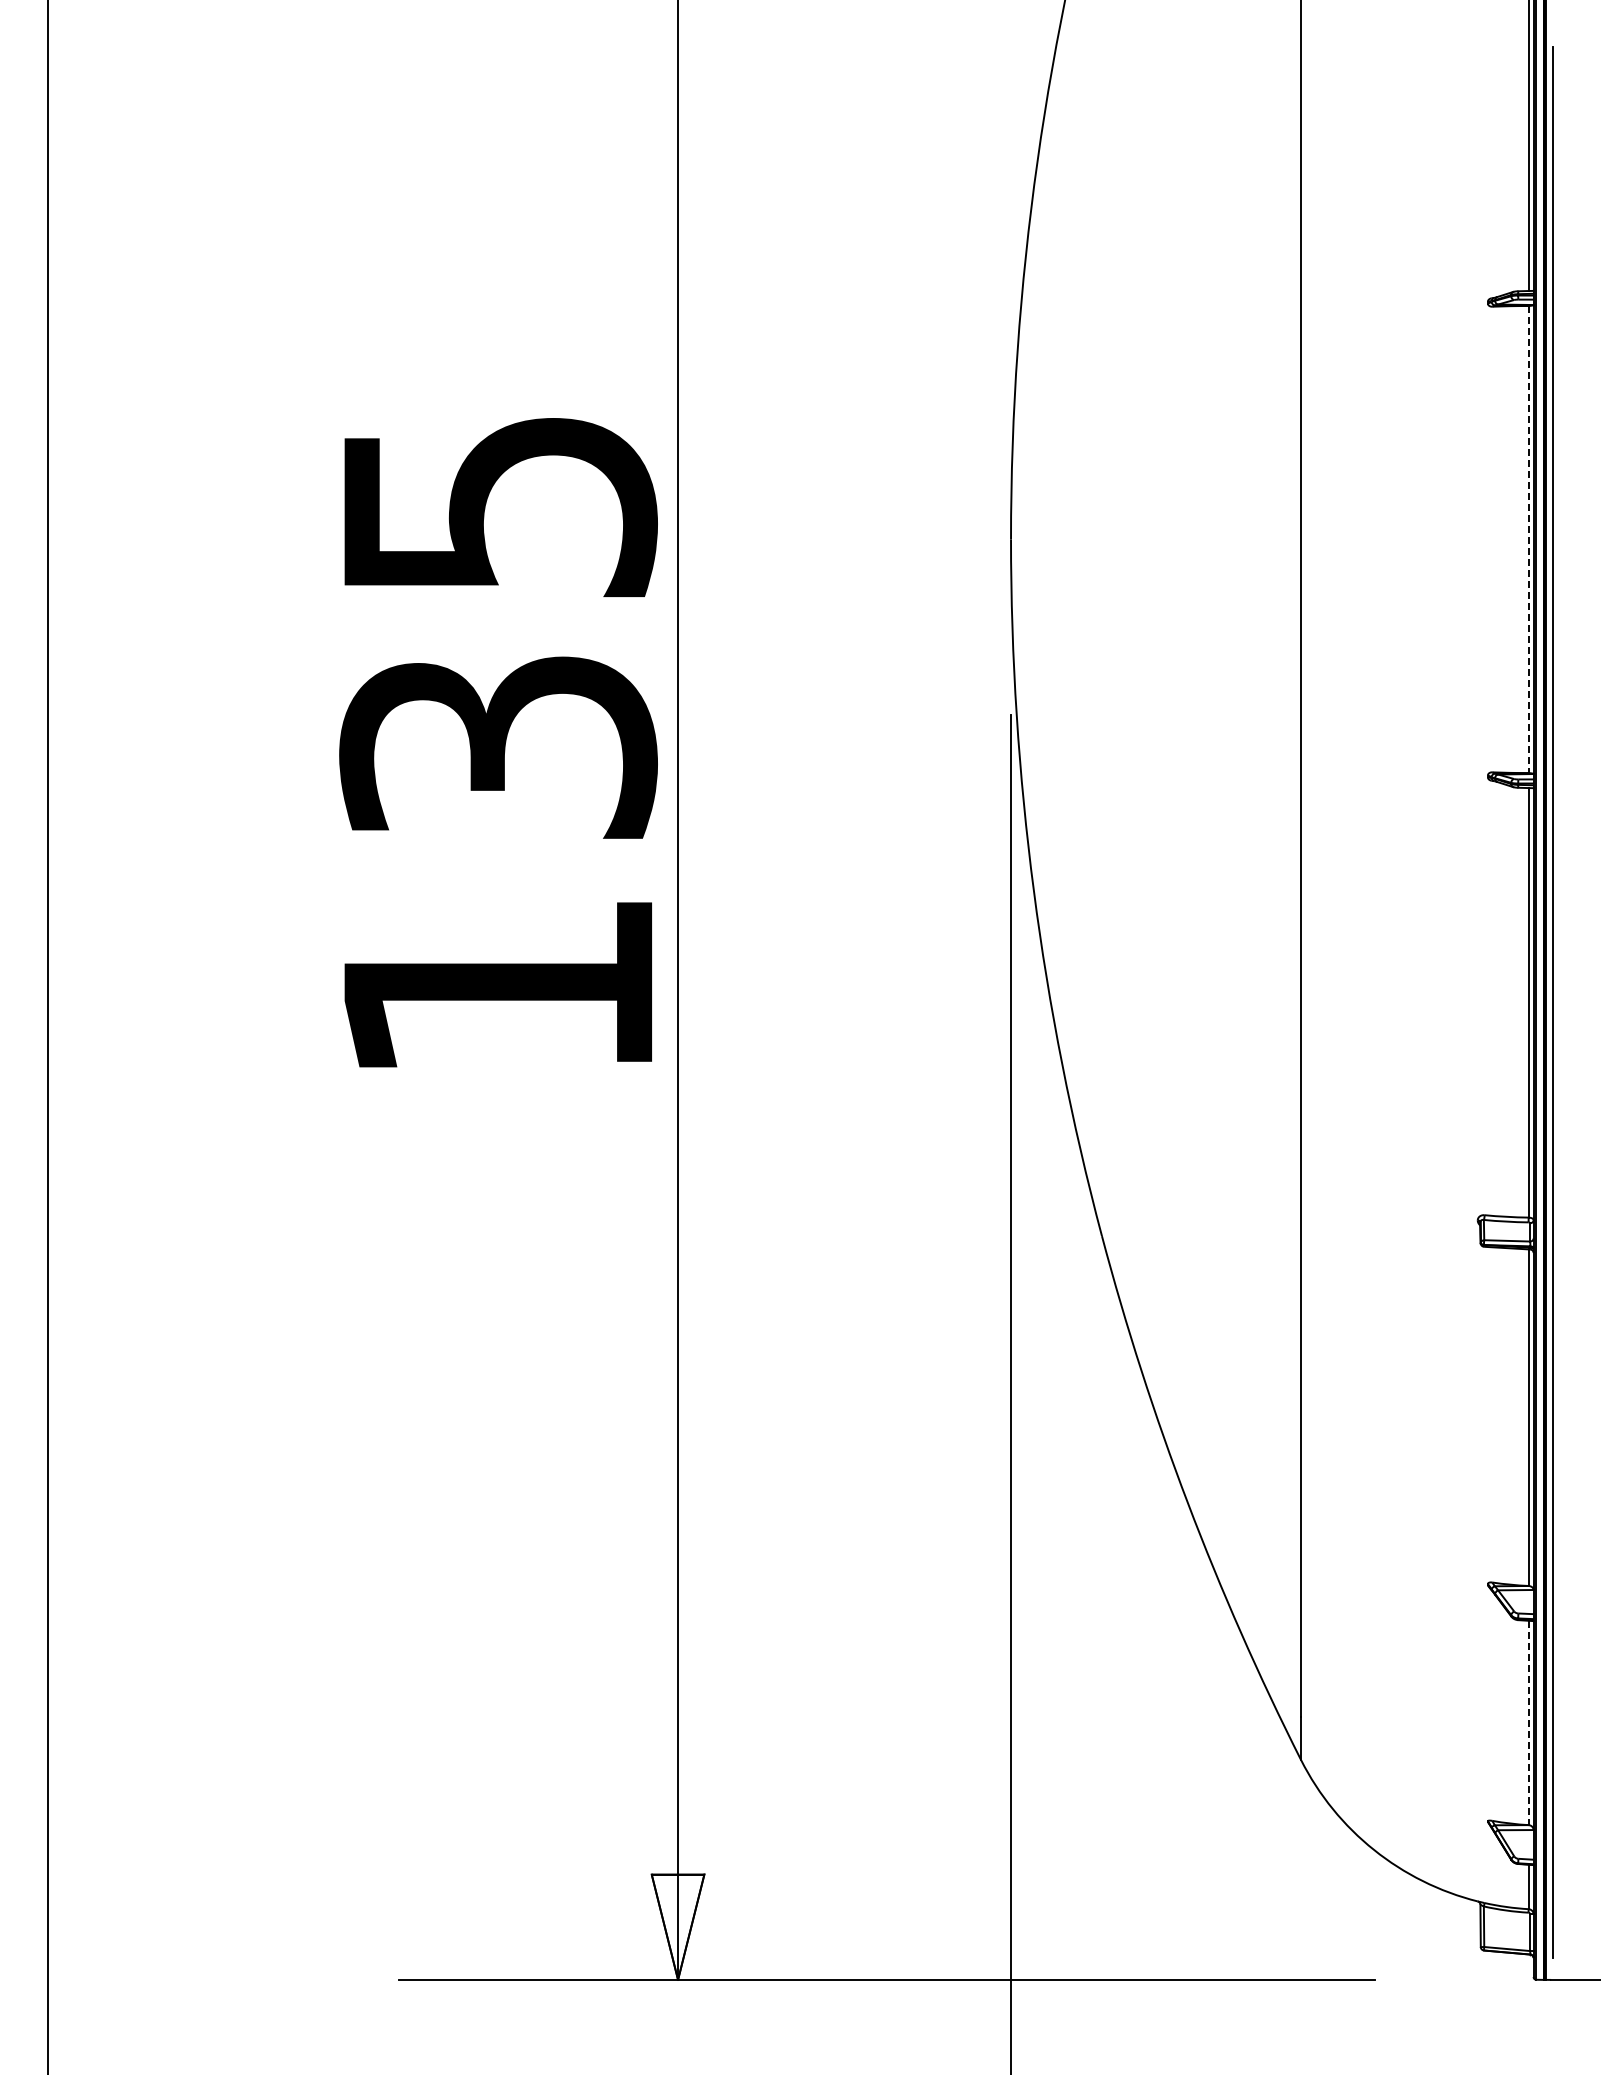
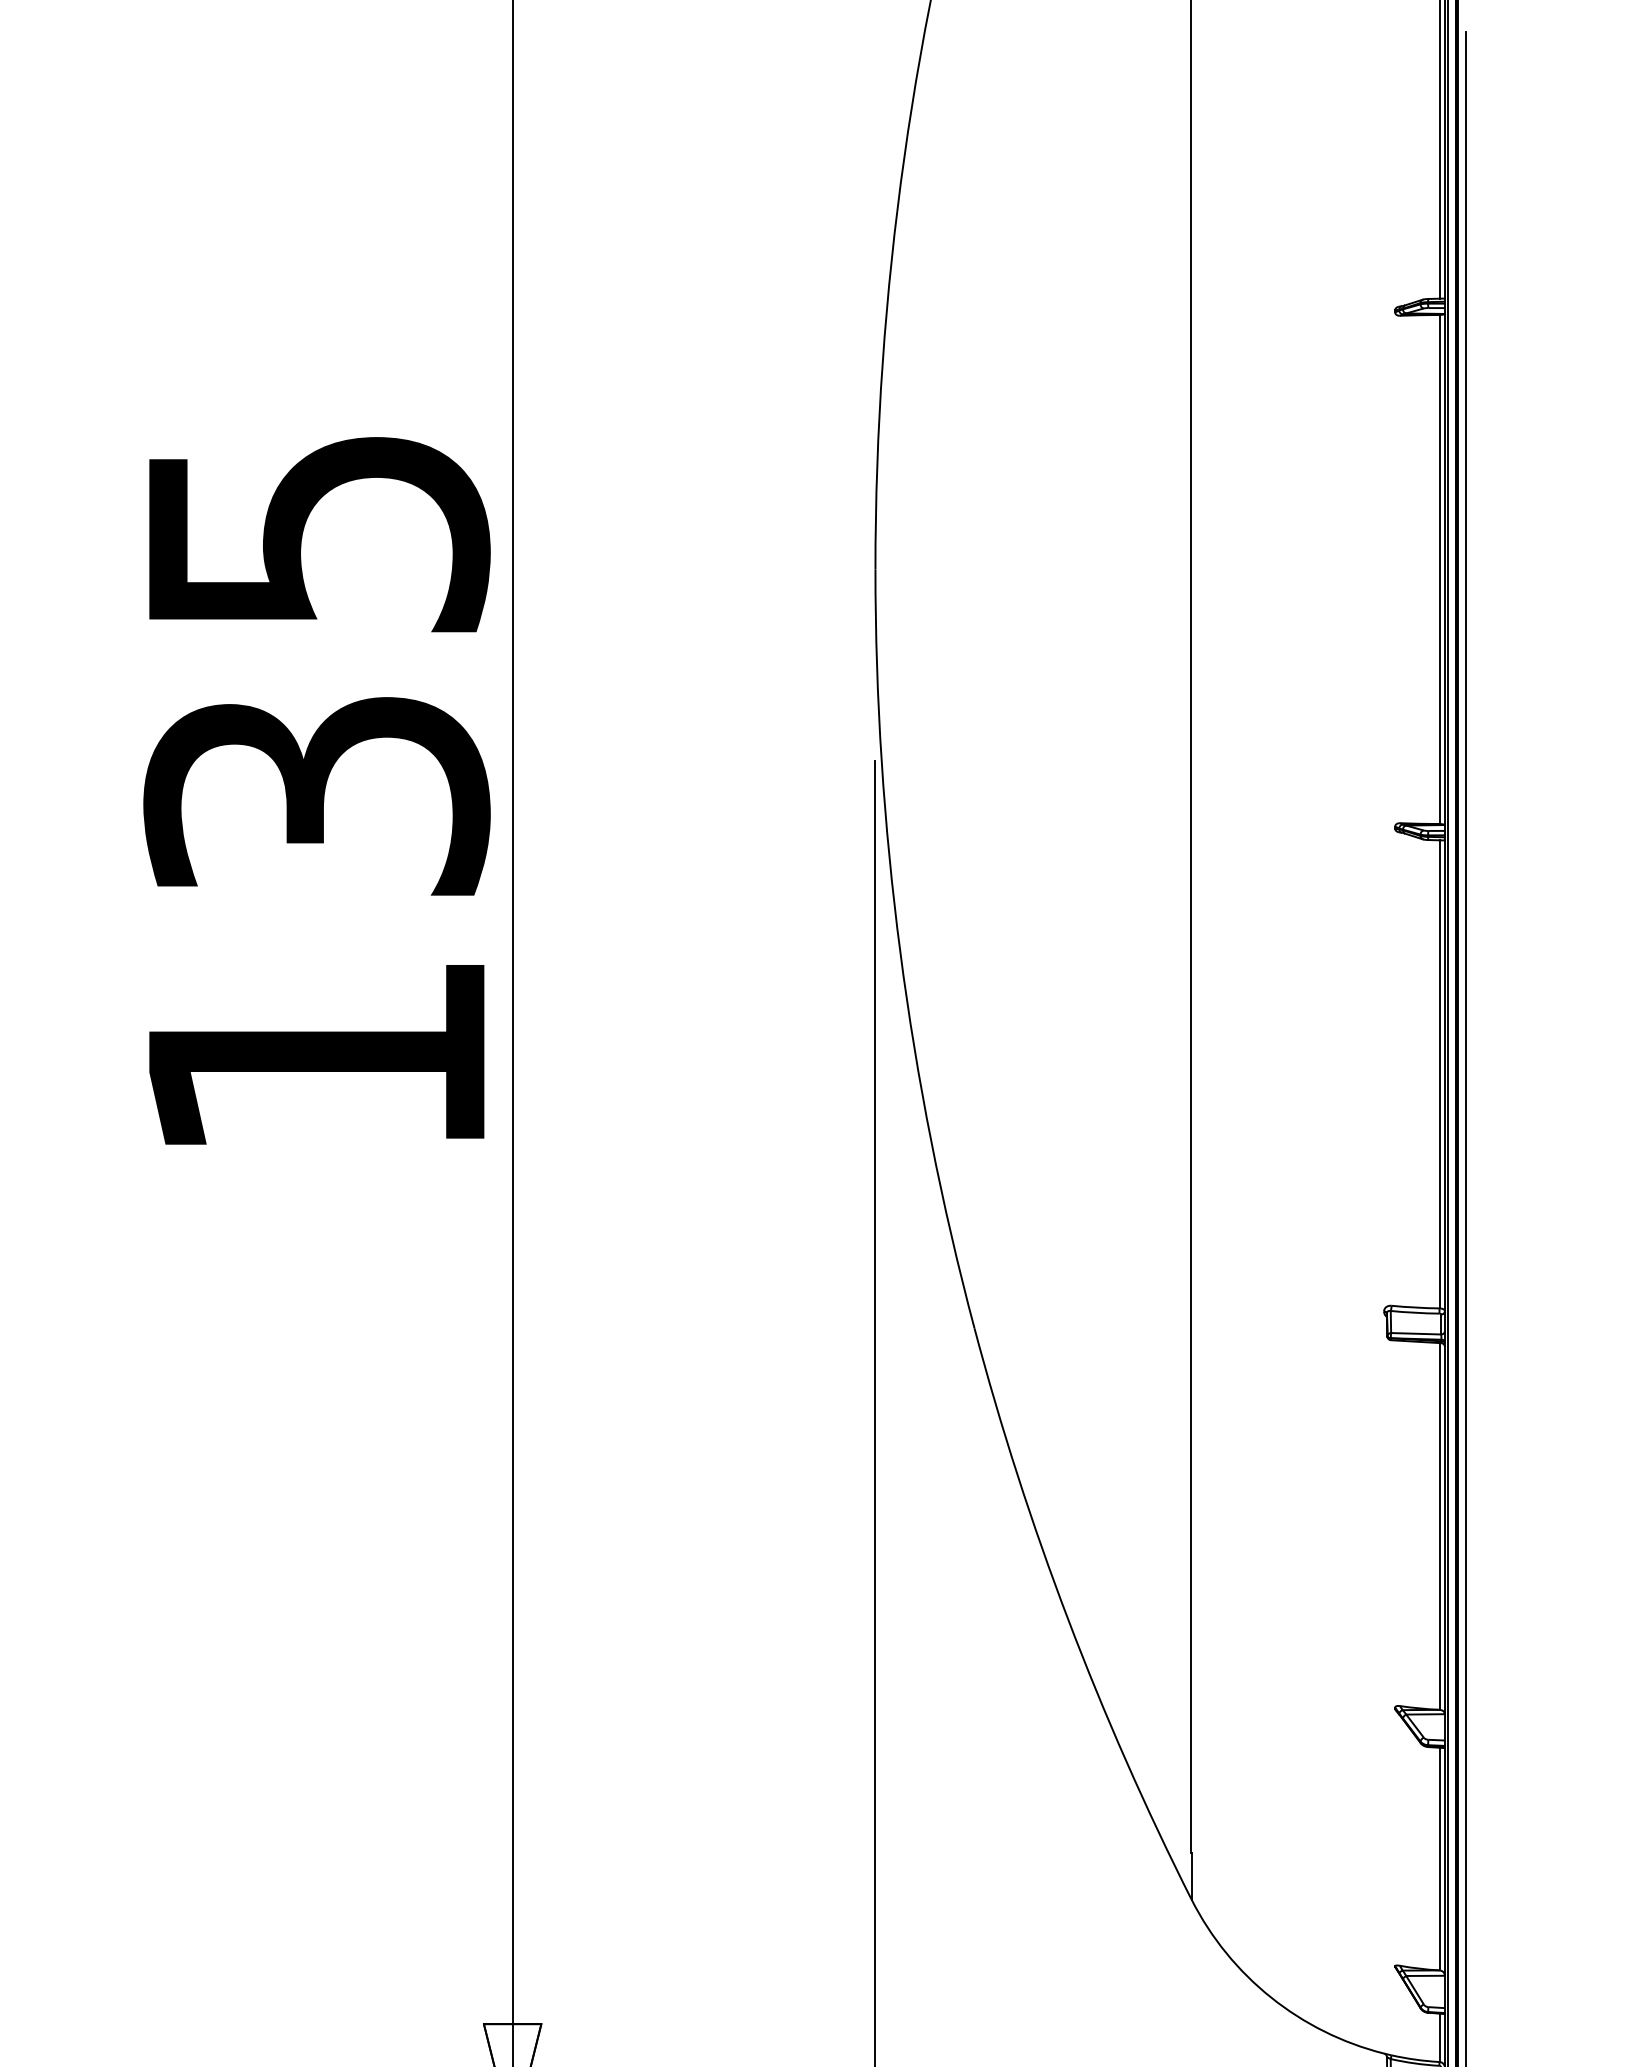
line: (1528, 539) -> (1439, 569), dashed -> solid
line: (1528, 1723) -> (1439, 1859), dashed -> solid

